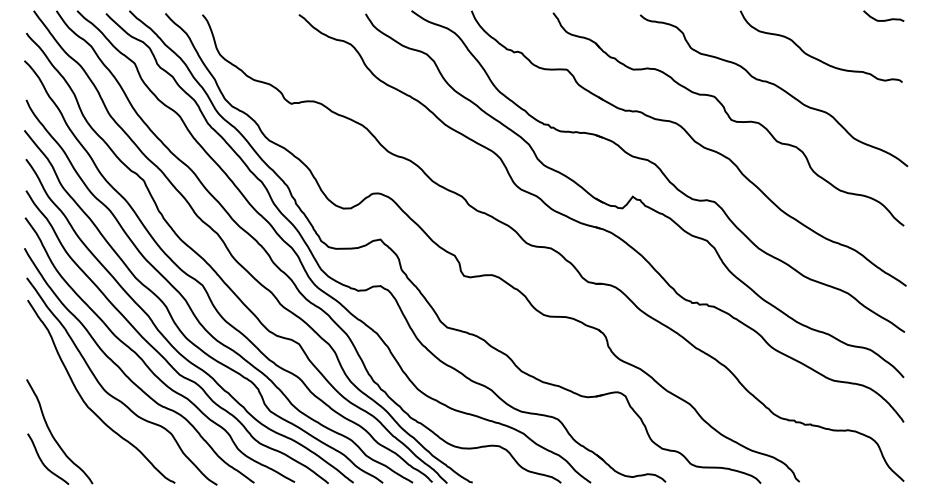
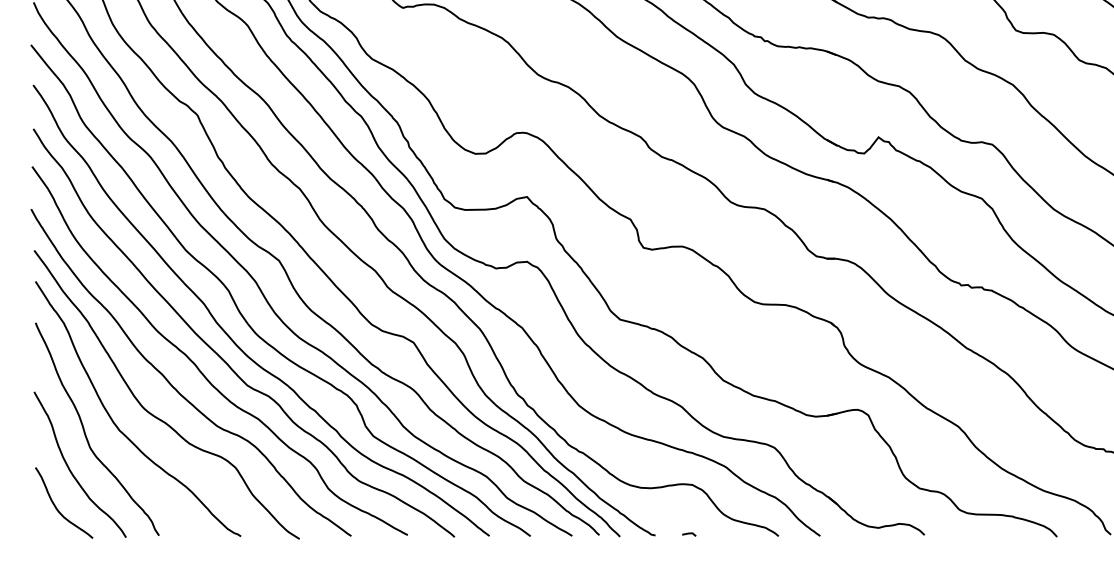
curve: (63, 406) -> (85, 429), added
line: (496, 481) -> (688, 534), added

